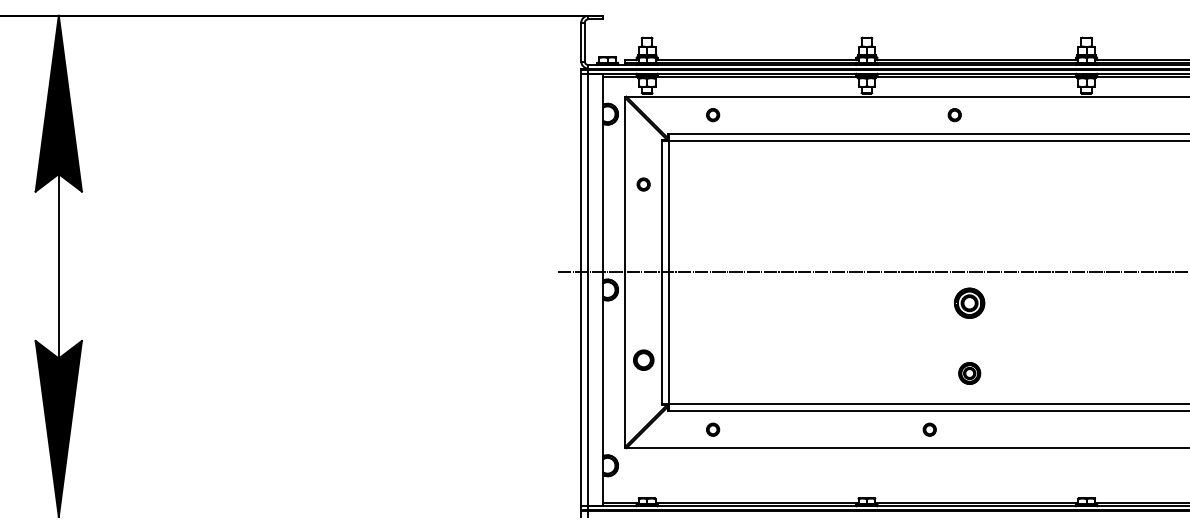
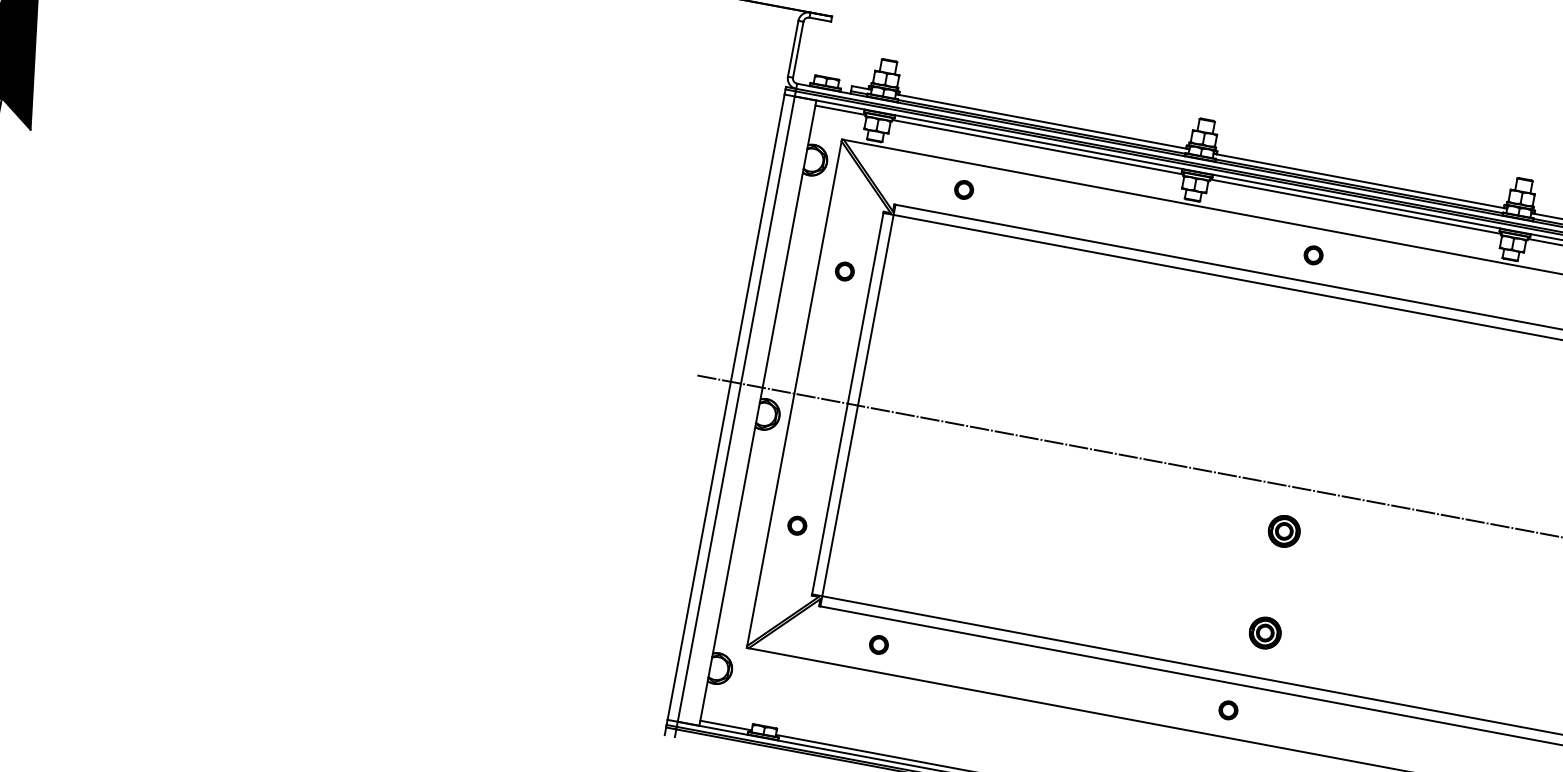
part: (969, 302) -> (1284, 530), size x0.71
part: (643, 360) -> (797, 525), size x0.62
part: (929, 429) -> (1228, 709), moved

